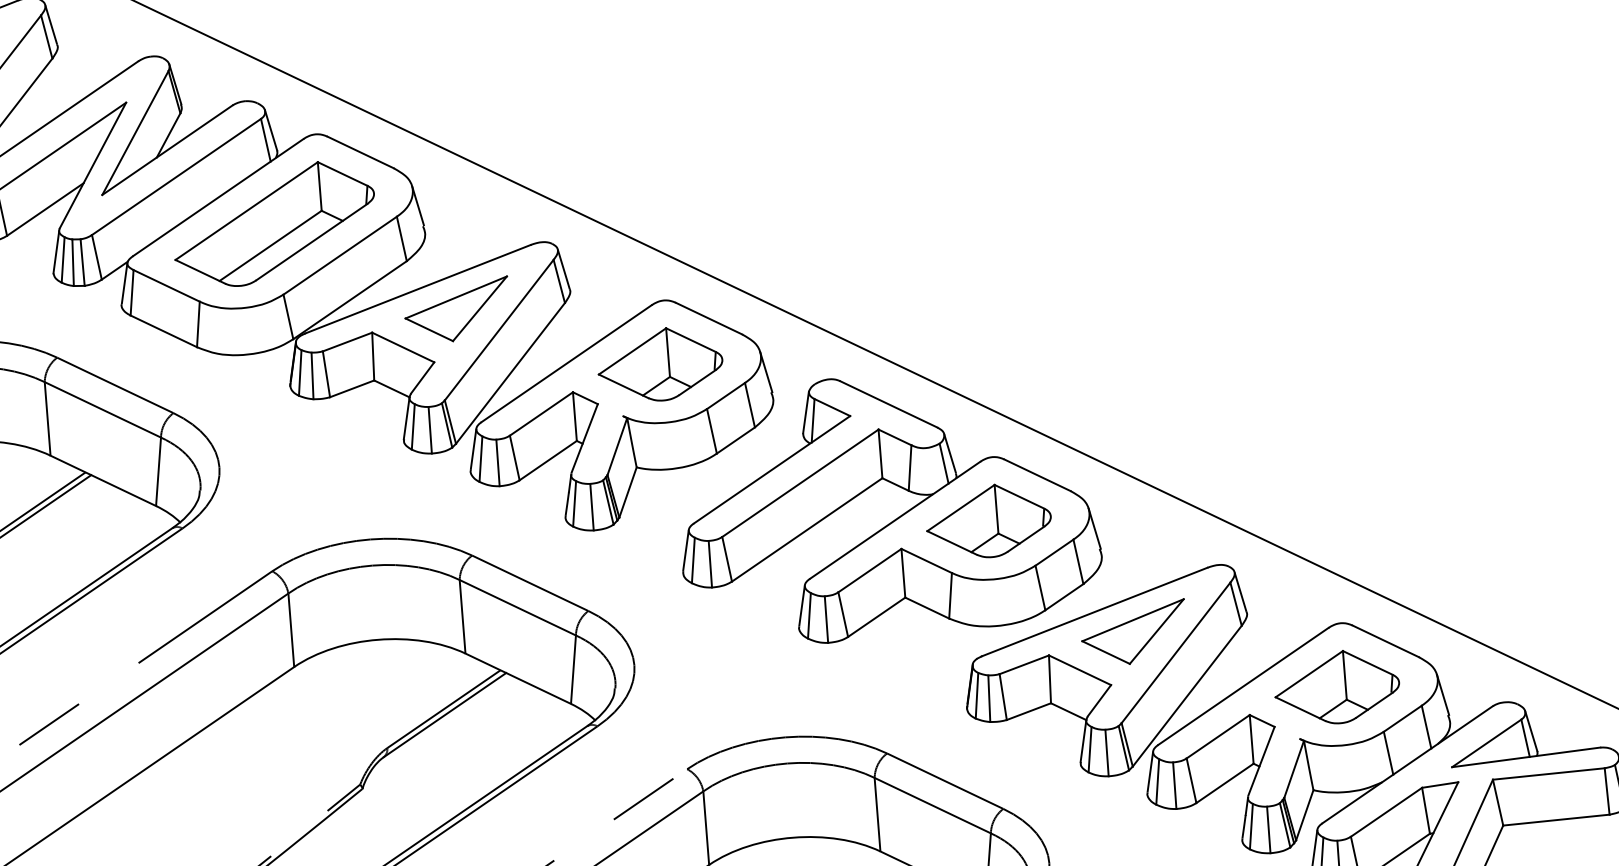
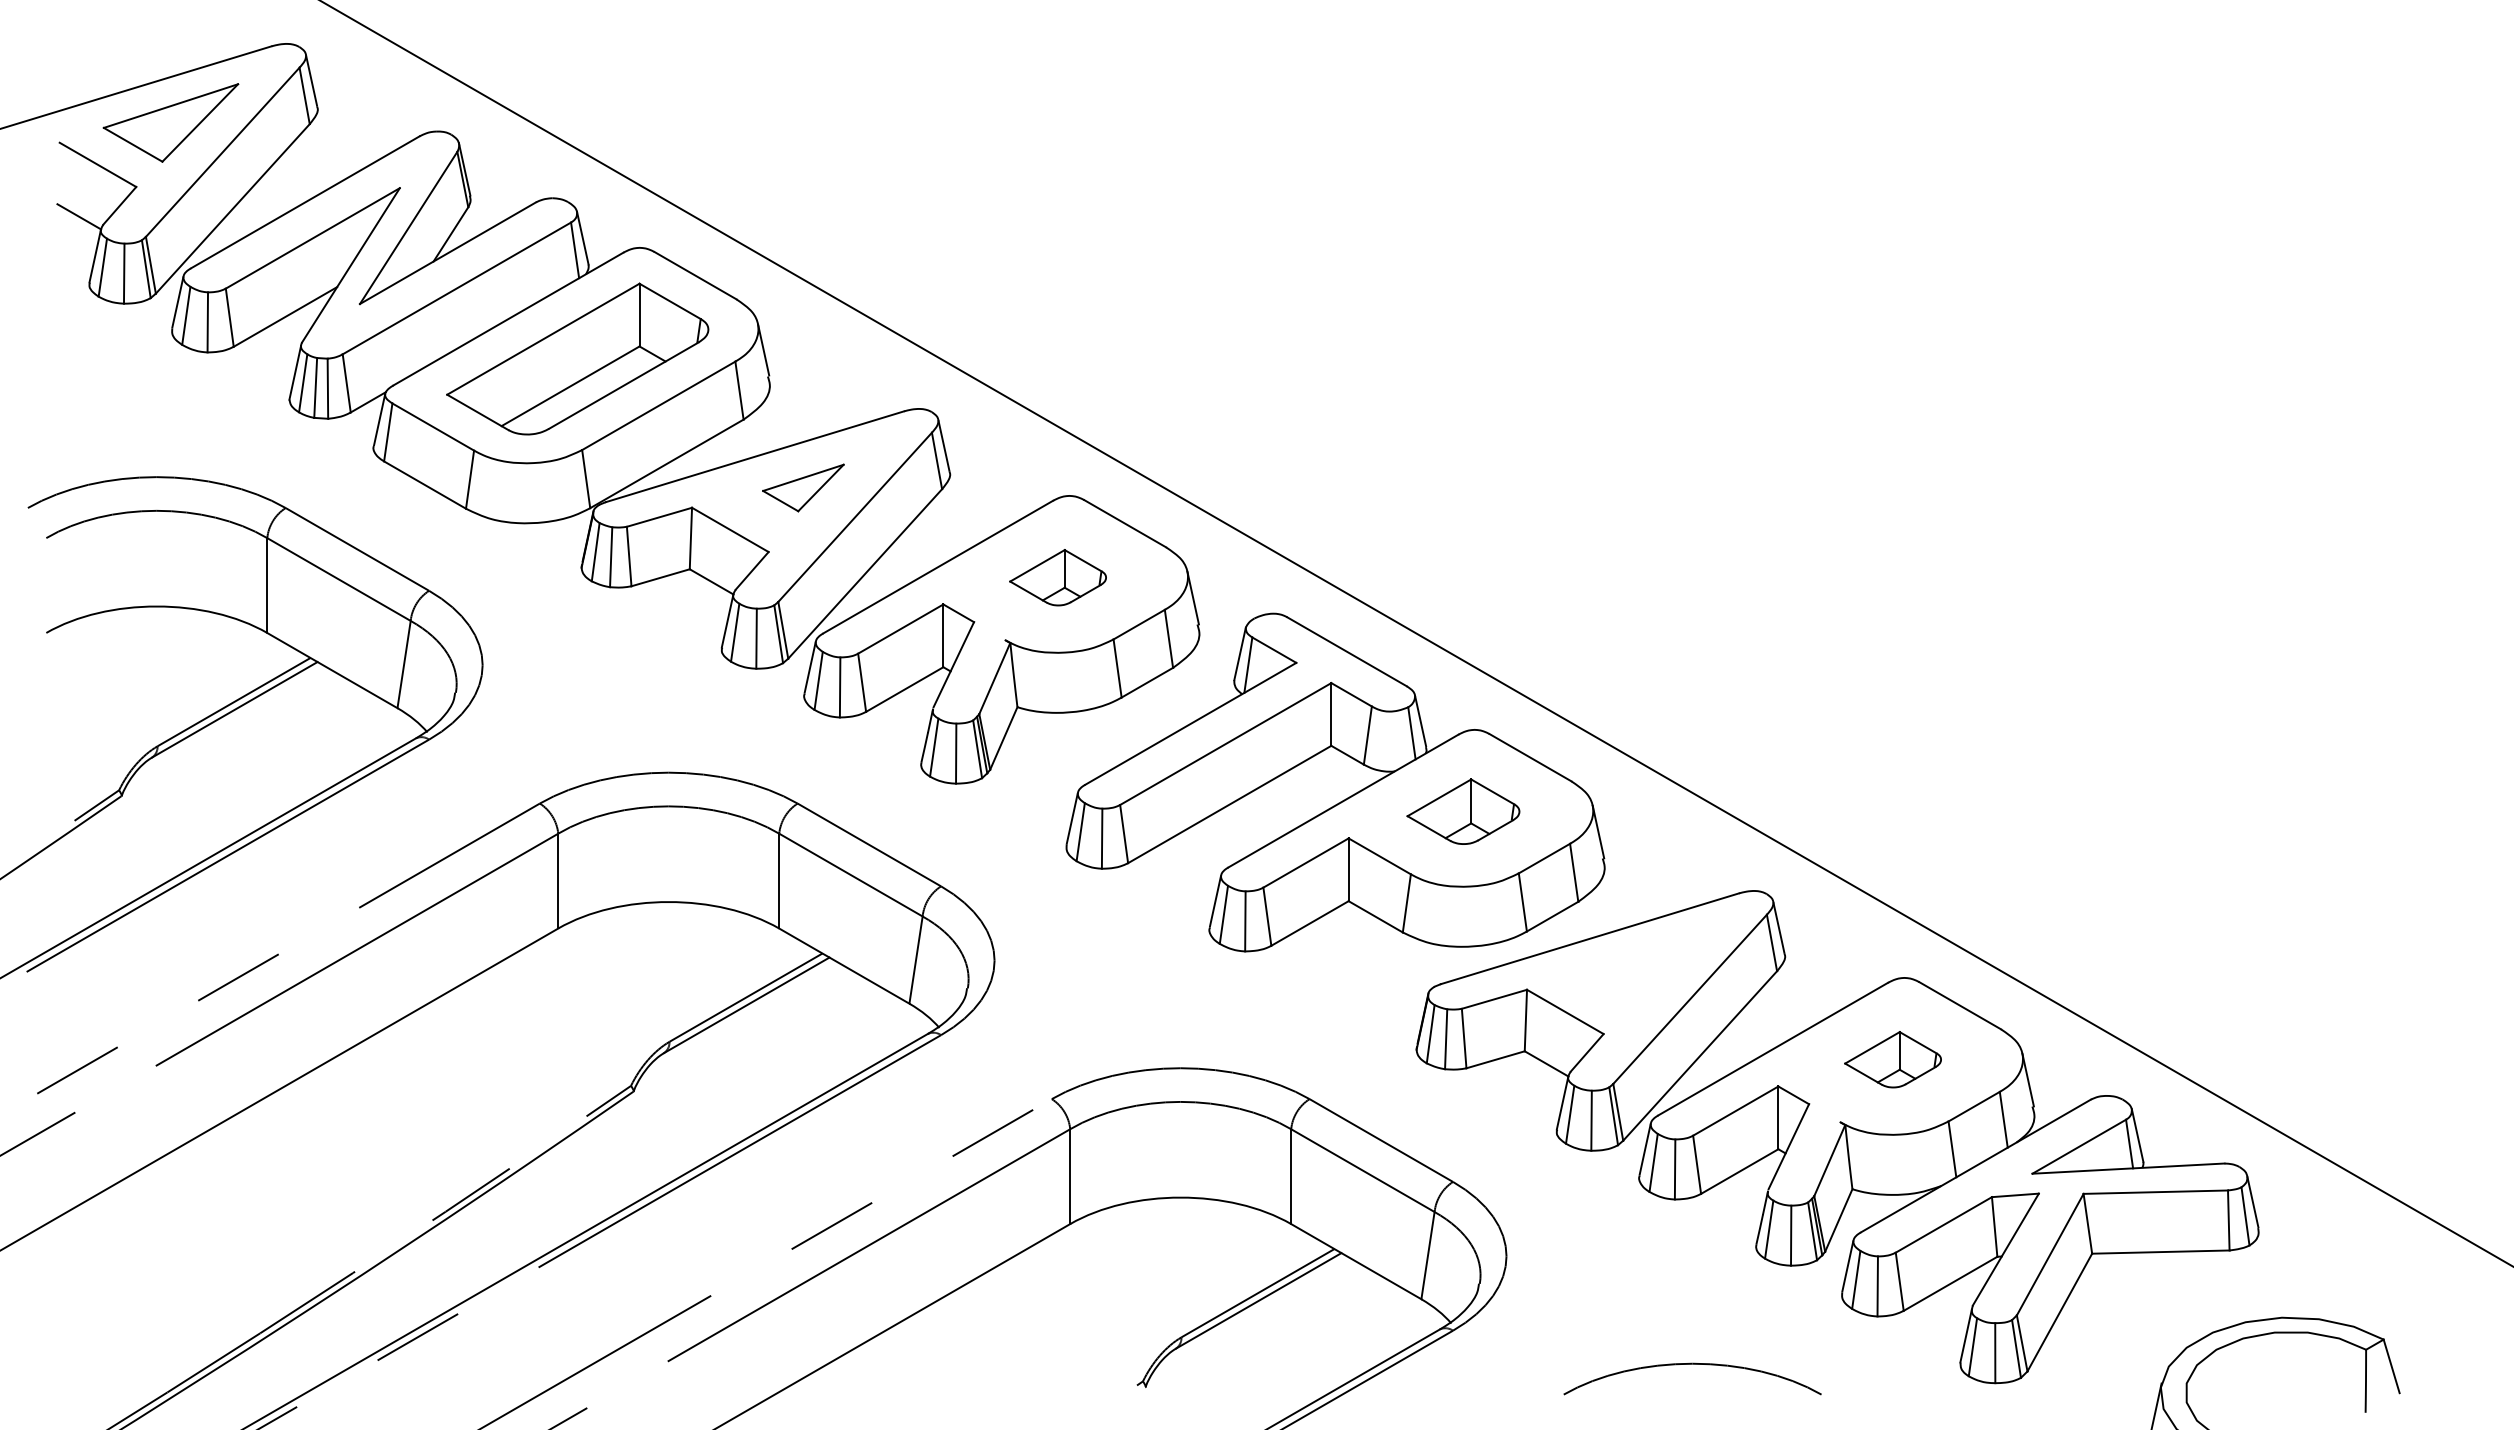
part: (457, 310) -> (803, 487), size x0.6
part: (659, 364) -> (1057, 577), size x0.6
part: (988, 521) -> (1463, 811), size x0.7
part: (1134, 632) -> (1638, 969), removed
part: (1336, 687) -> (1892, 1059), size x0.6

